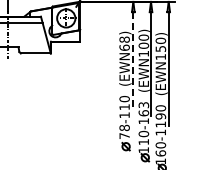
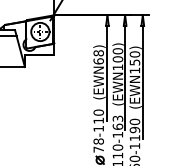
line: (133, 59) -> (107, 73), dashed -> solid

